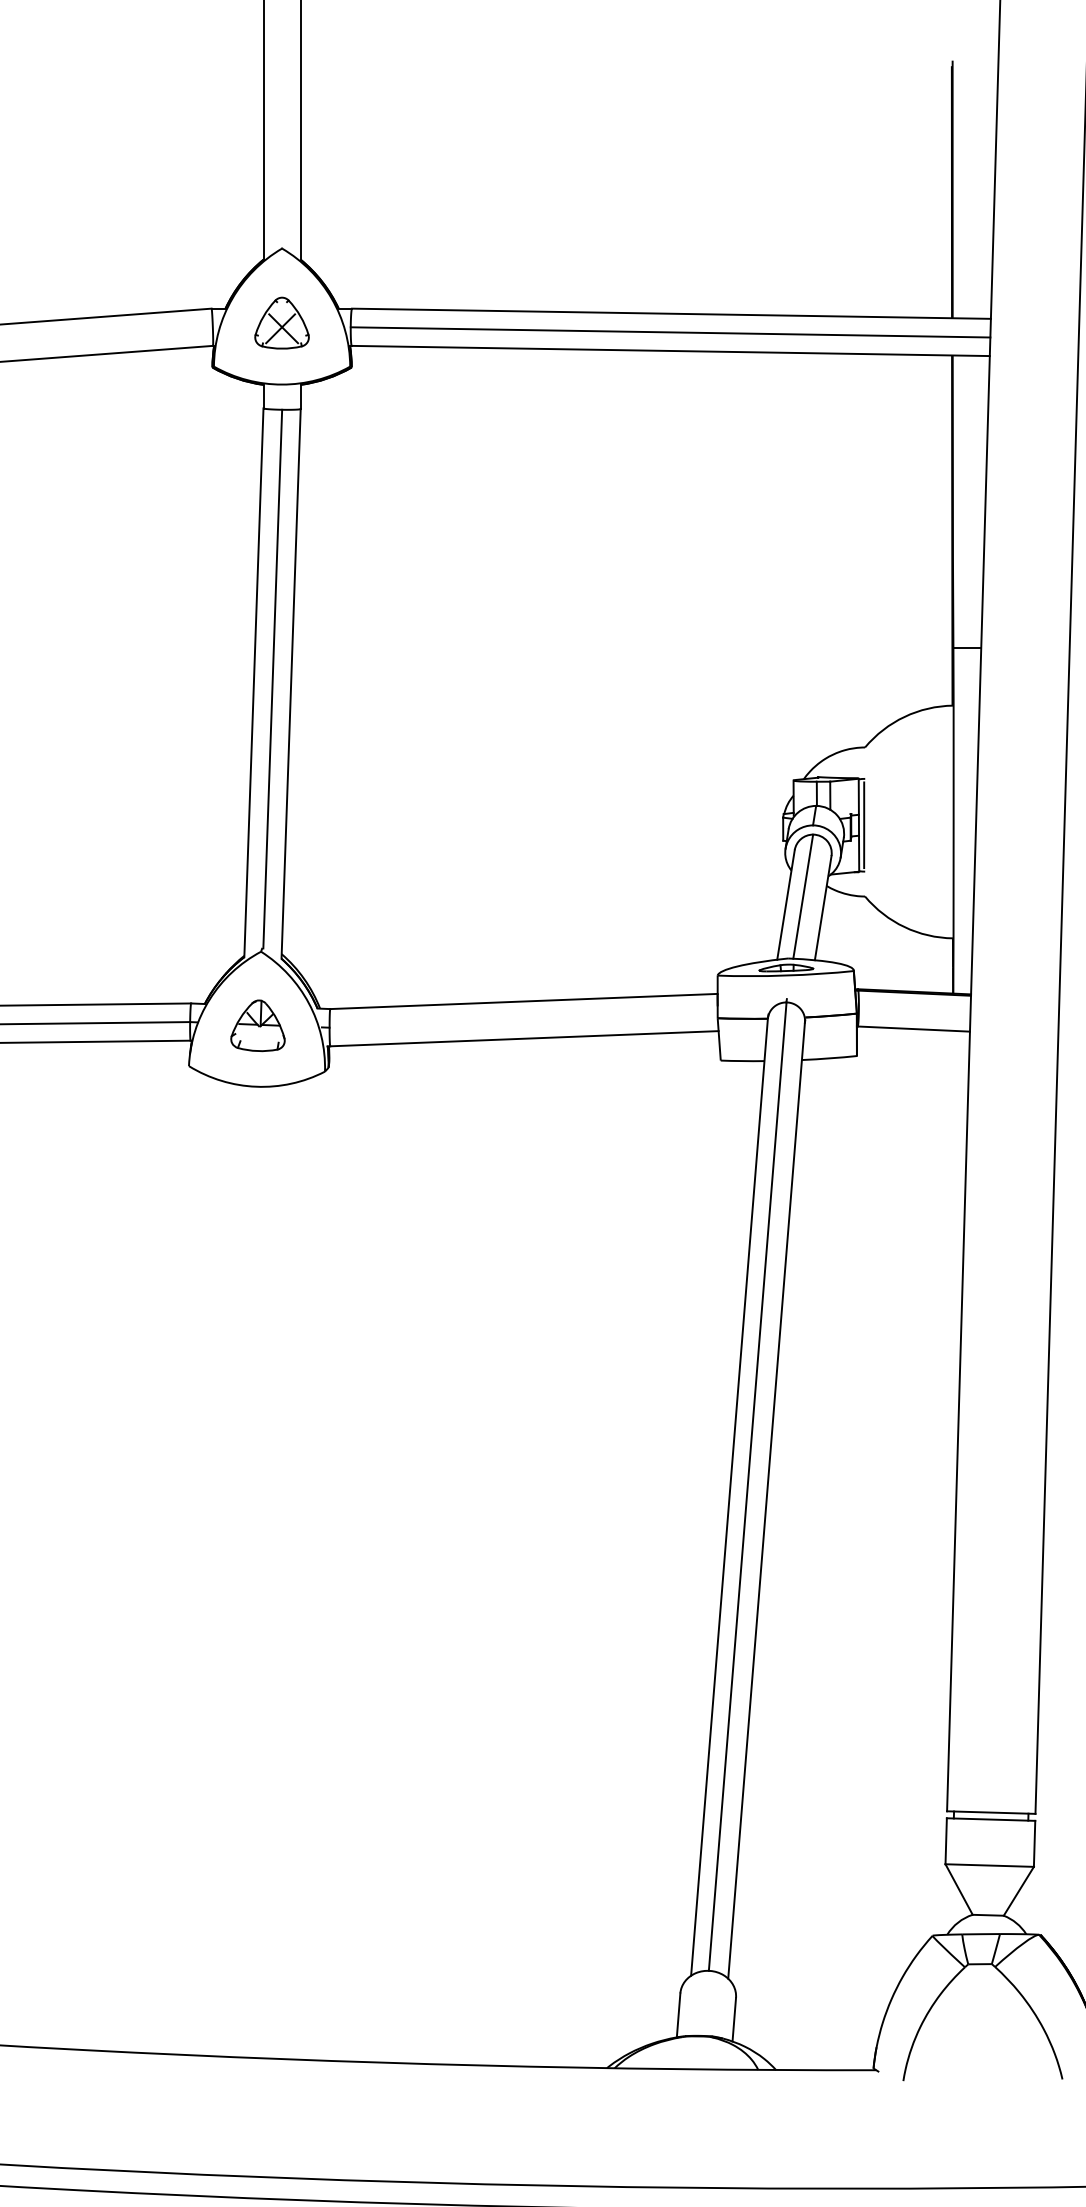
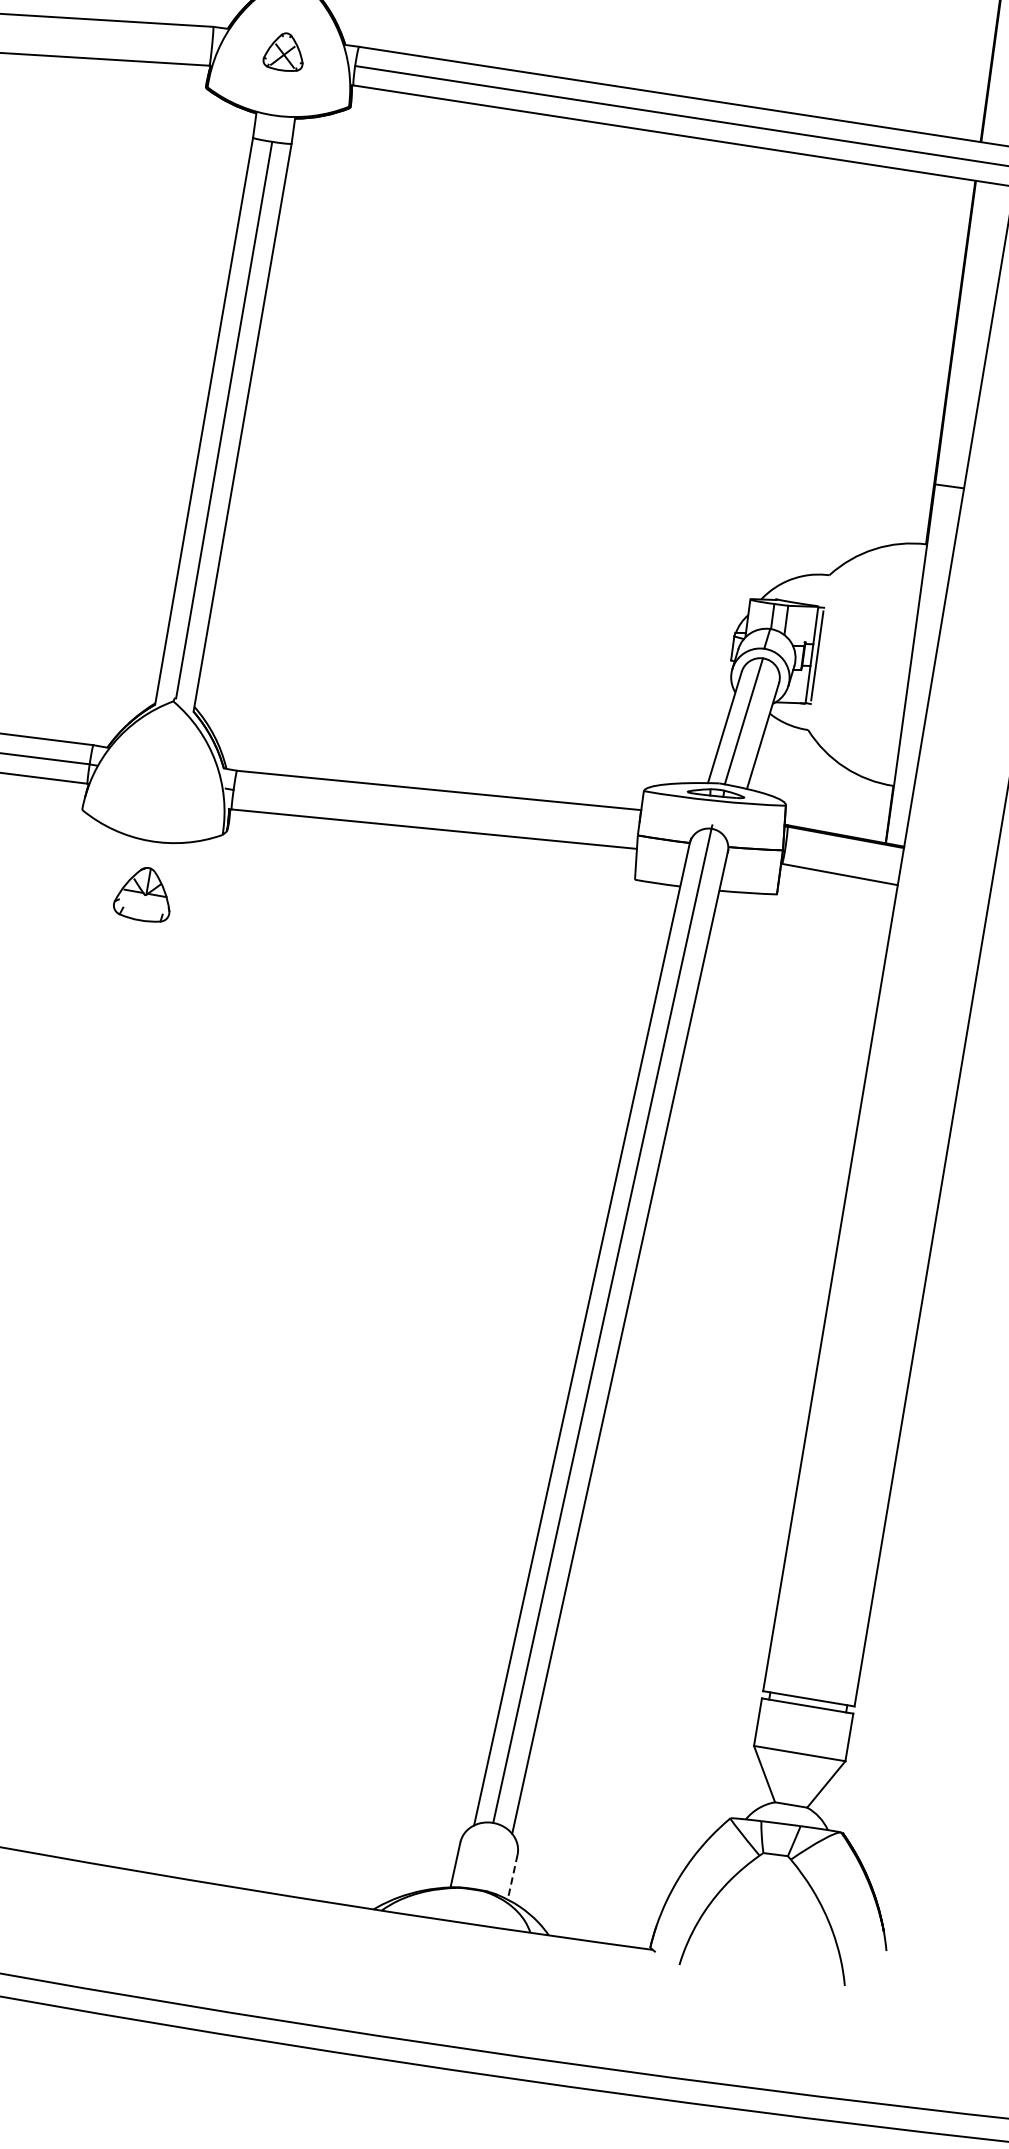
part: (281, 322) -> (283, 51), size x0.7
part: (257, 1025) -> (143, 893), moved
line: (734, 2019) -> (512, 1877), solid -> dashed

